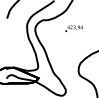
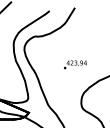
text: (73, 28) -> (74, 64), moved

